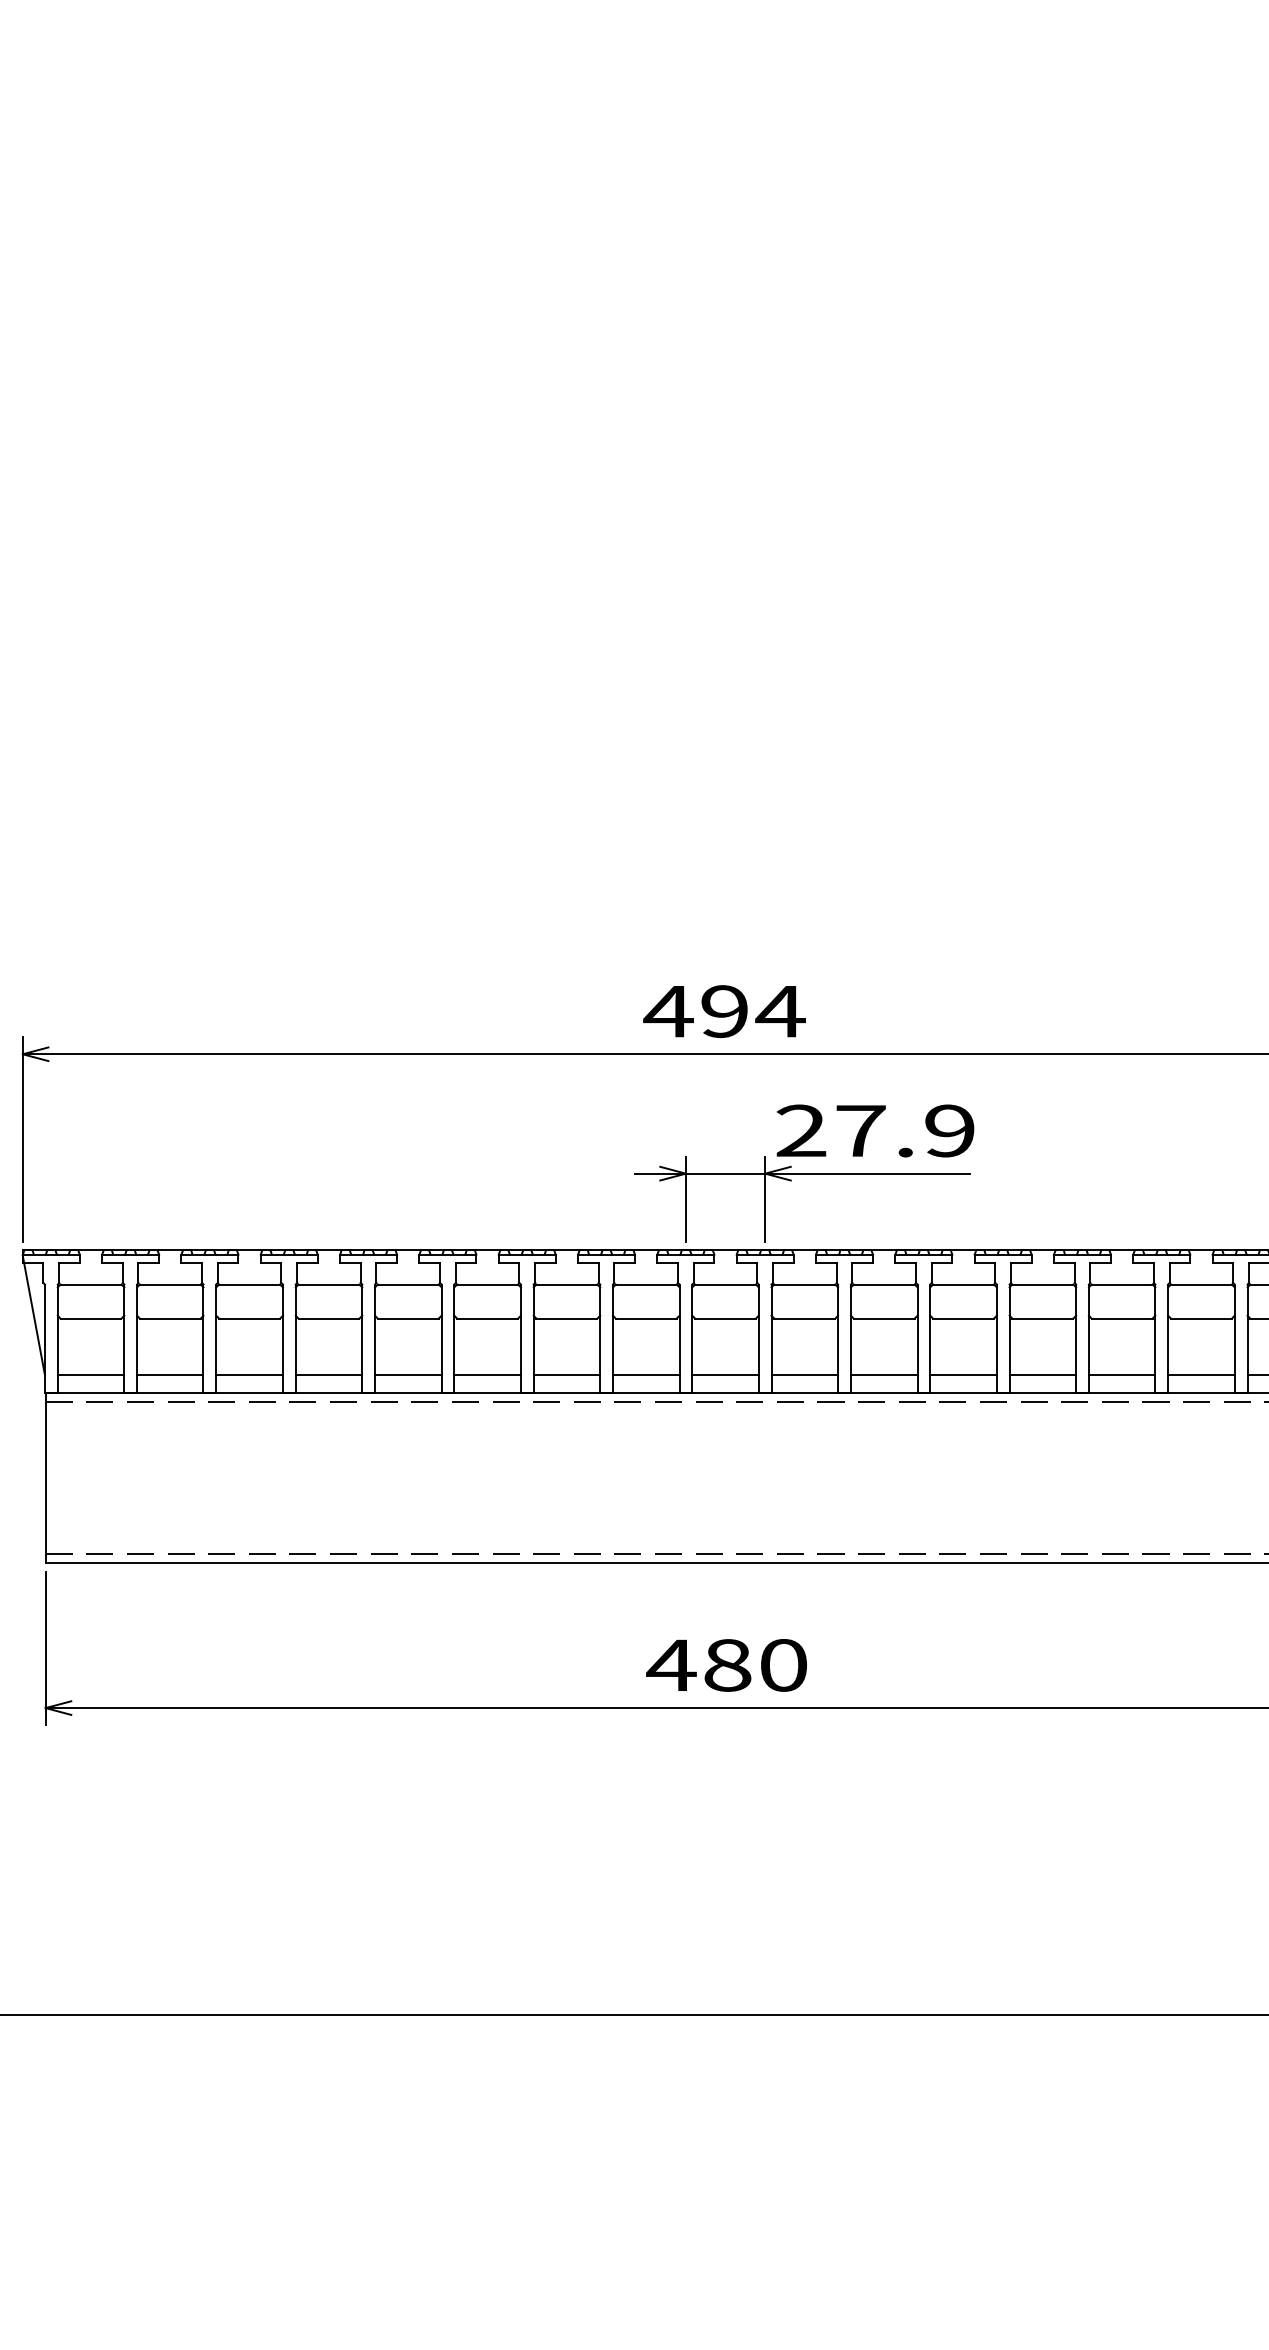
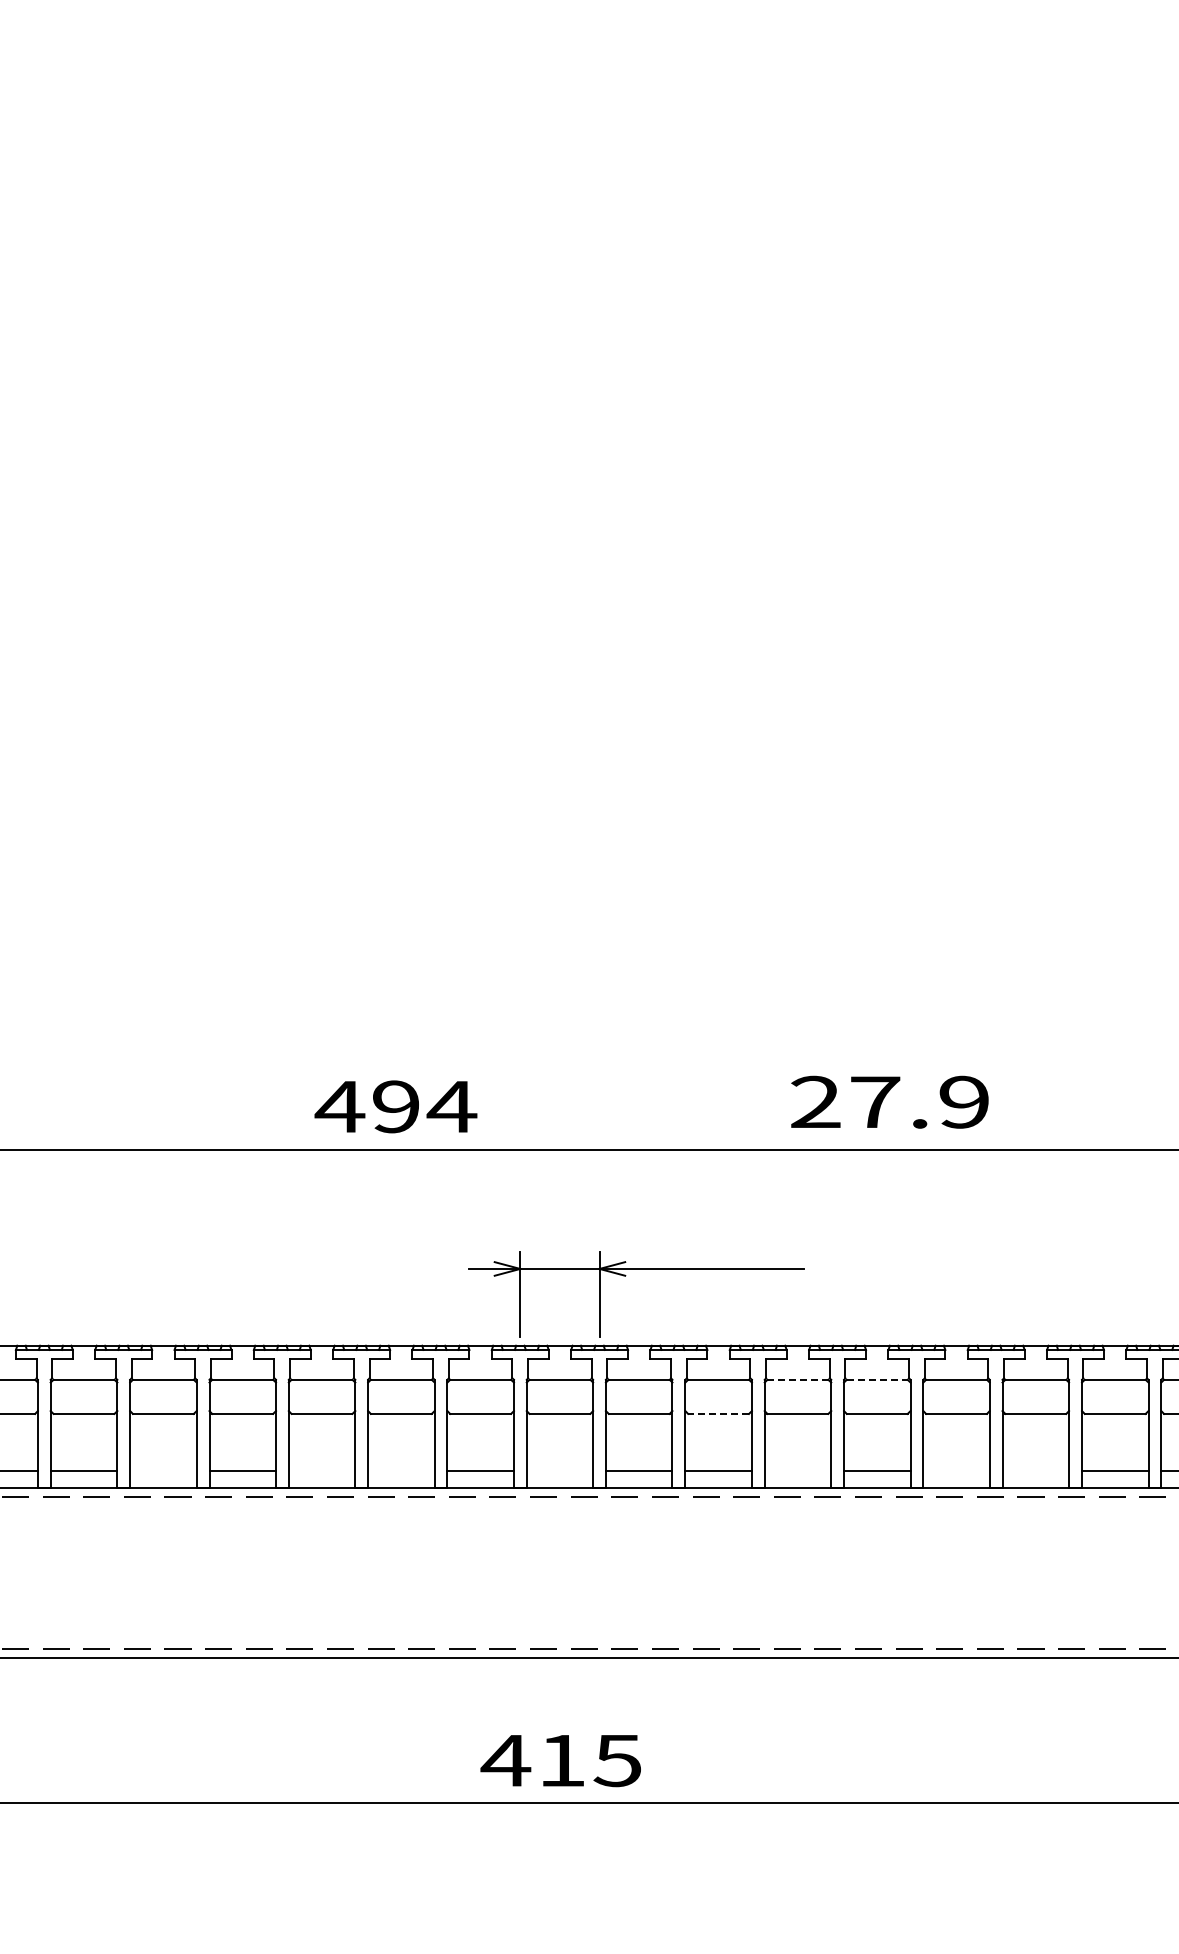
text: (724, 1011) -> (395, 1106), moved
text: (875, 1130) -> (889, 1101), moved
line: (964, 1284) -> (798, 1379), solid -> dashed
line: (1043, 1284) -> (877, 1379), solid -> dashed
line: (883, 1318) -> (717, 1413), solid -> dashed
line: (328, 1375) -> (162, 1470), removed
line: (487, 1375) -> (321, 1470), removed
line: (566, 1375) -> (400, 1470), removed
line: (725, 1375) -> (559, 1470), removed
line: (963, 1375) -> (797, 1470), removed
line: (1121, 1375) -> (955, 1470), removed
line: (1201, 1375) -> (1035, 1470), removed
text: (755, 1665) -> (589, 1760), 480 -> 415

